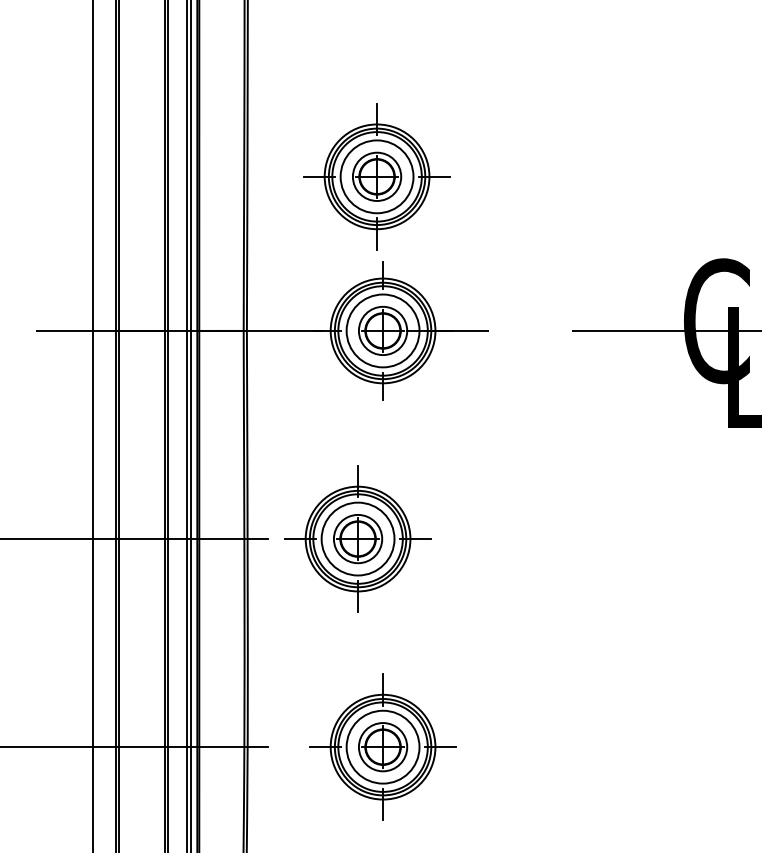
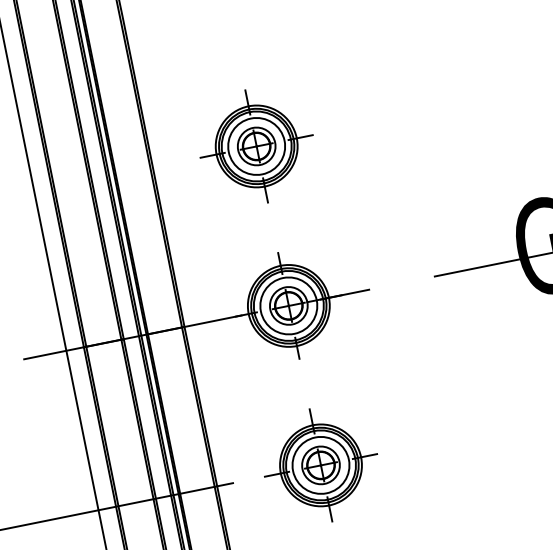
part: (376, 176) -> (256, 146), moved
part: (357, 538) -> (320, 465), moved

